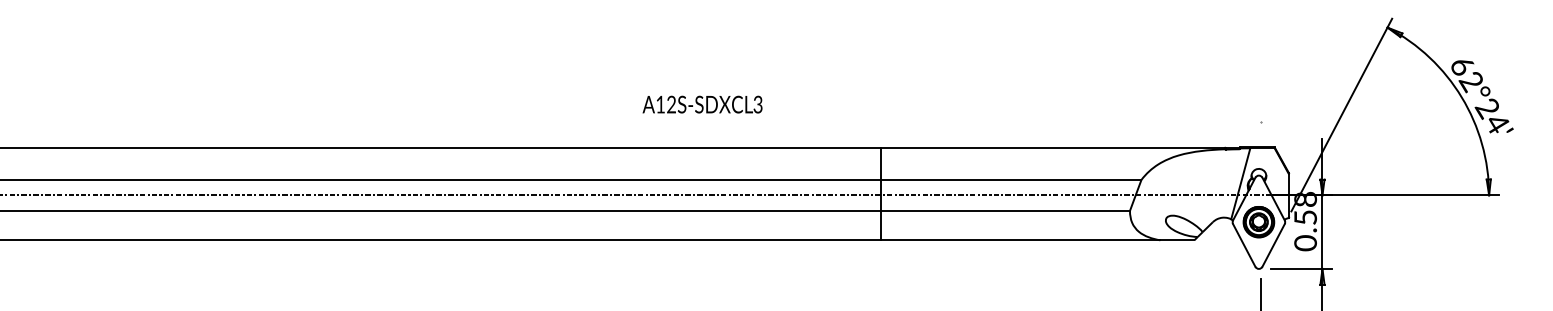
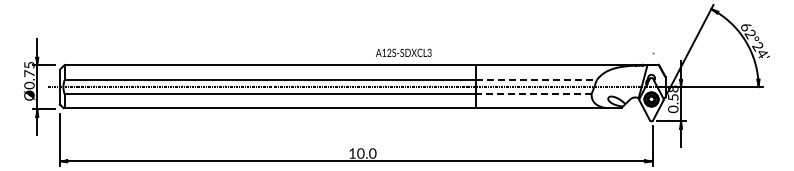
text: (702, 103) -> (403, 52), moved
line: (1011, 178) -> (536, 79), solid -> dashed
line: (1005, 211) -> (533, 94), solid -> dashed

